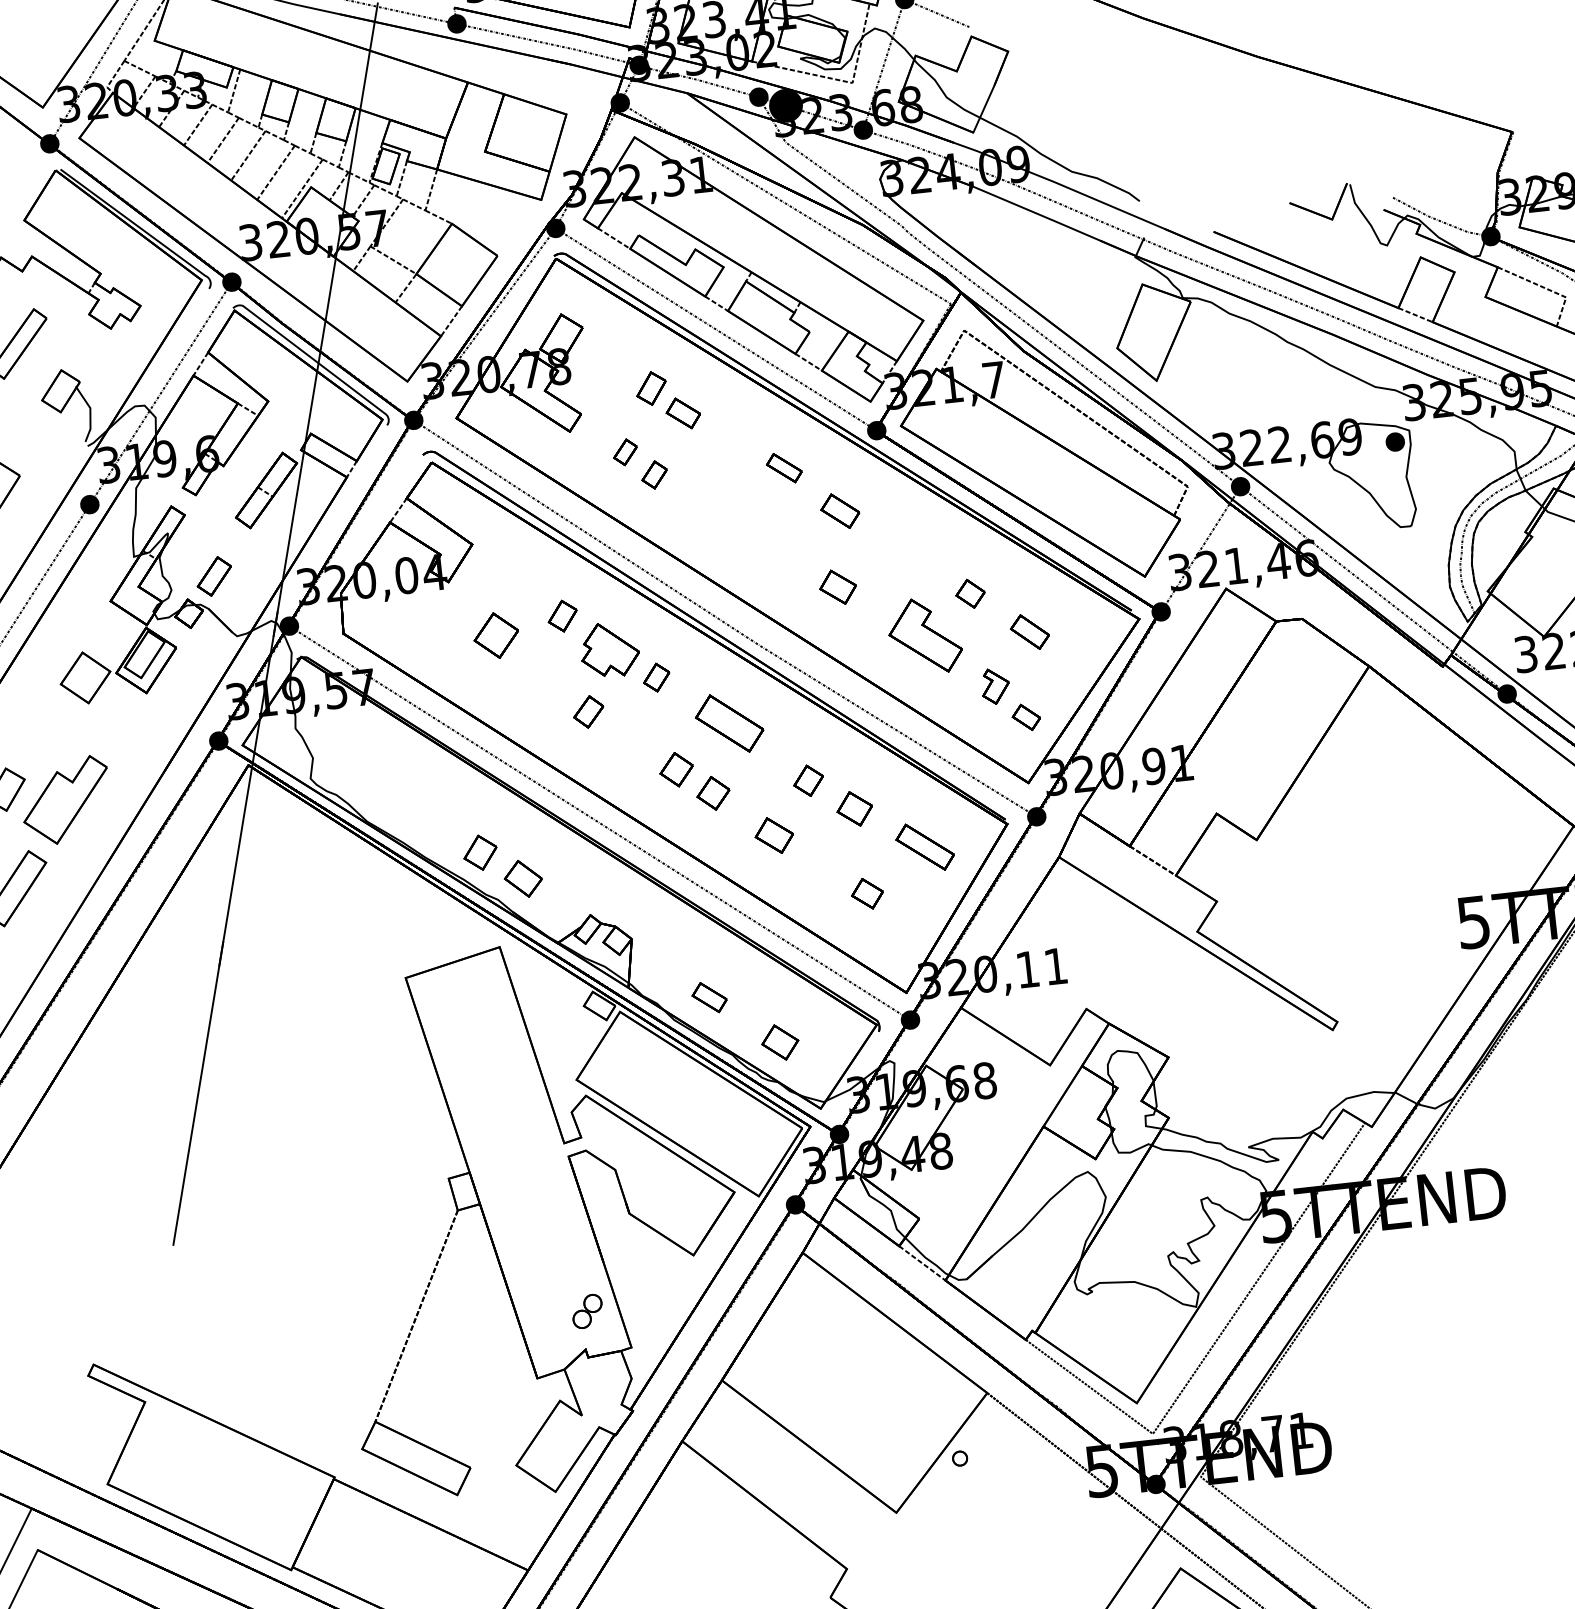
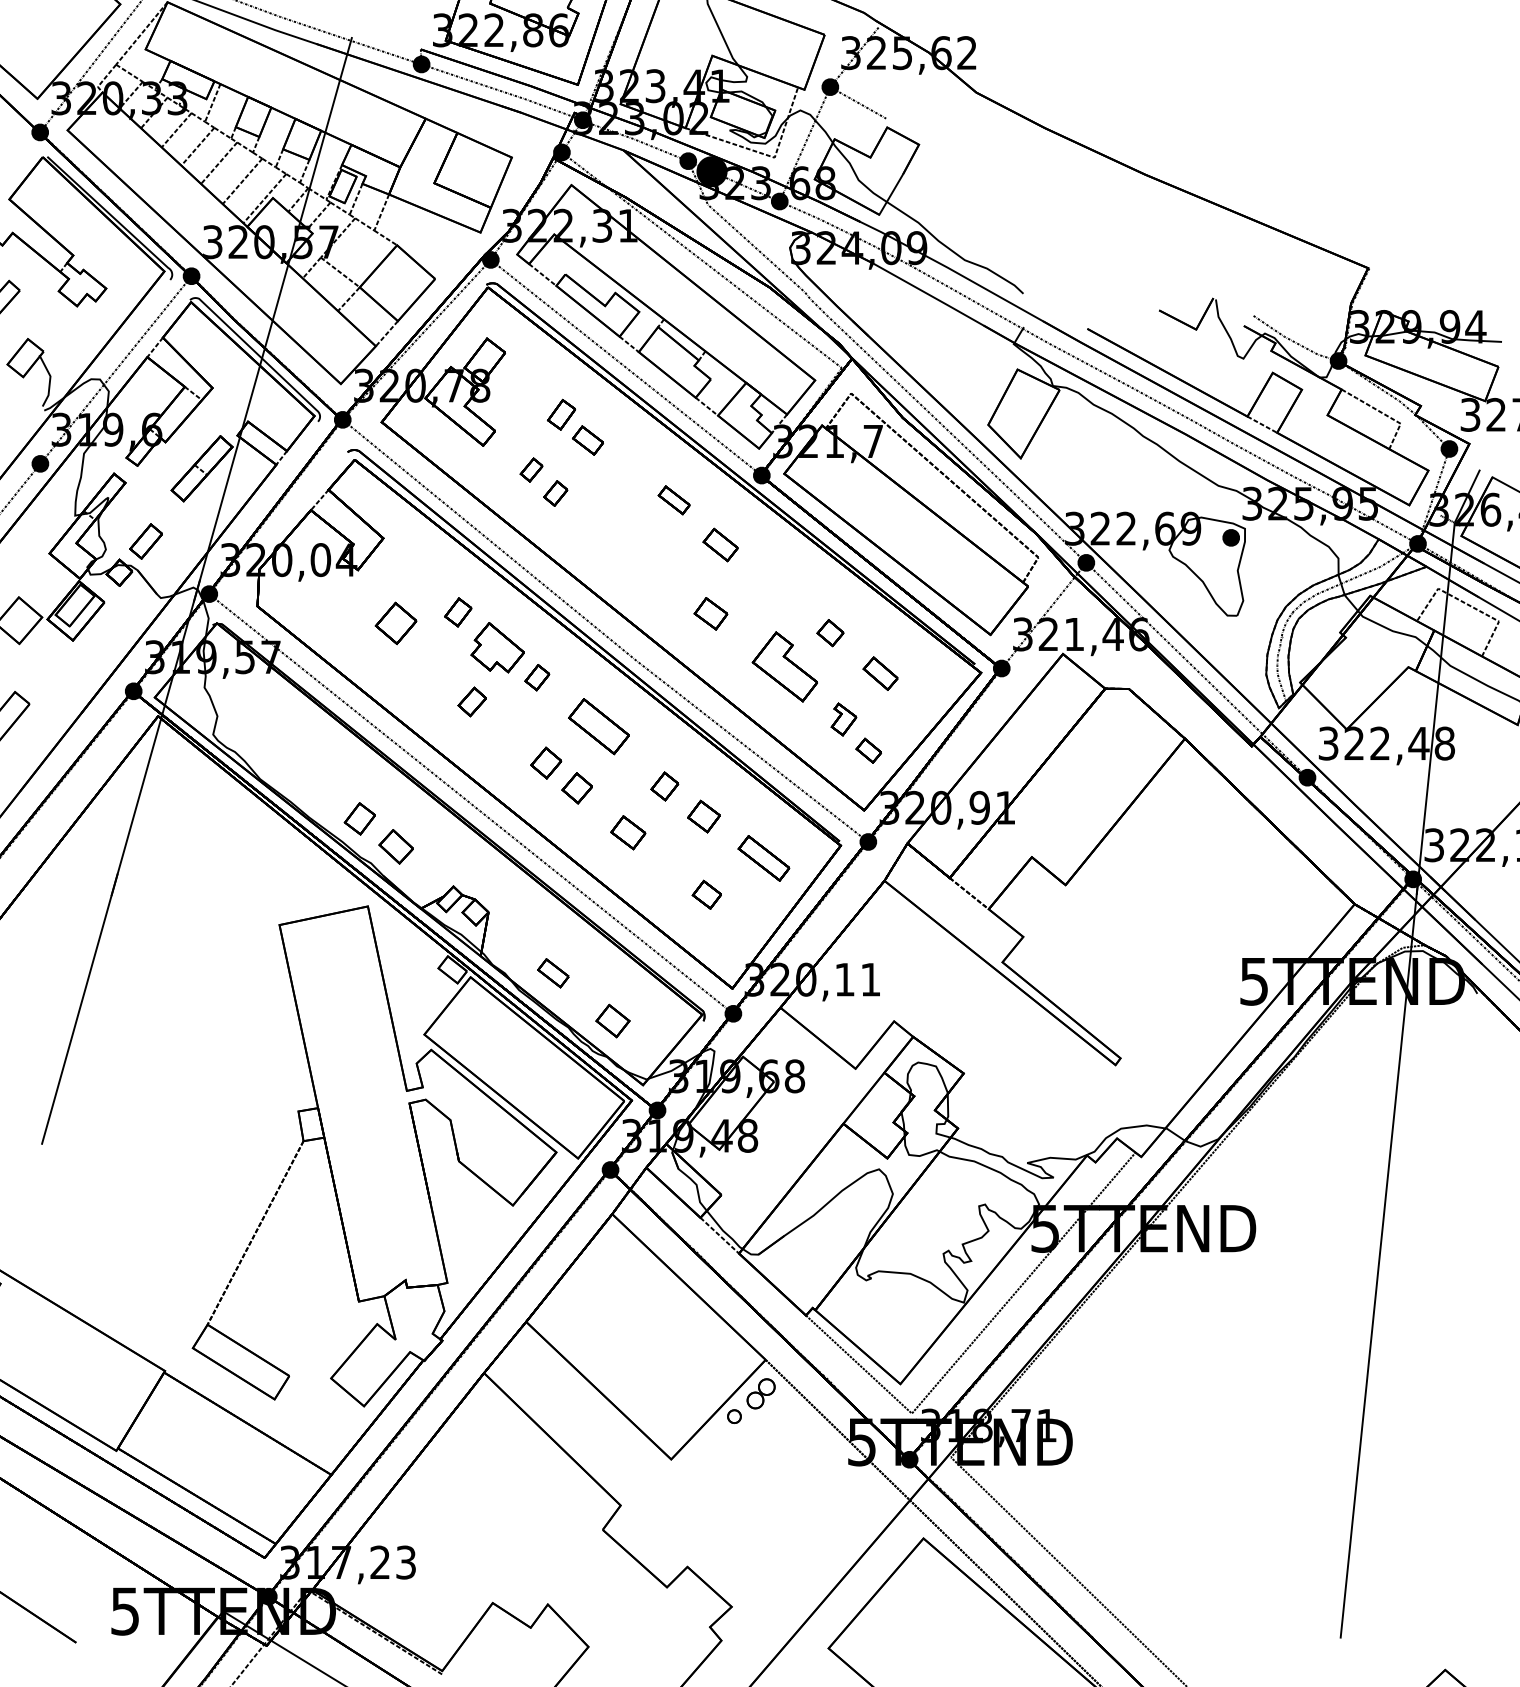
part: (586, 1311) -> (760, 1393), moved

